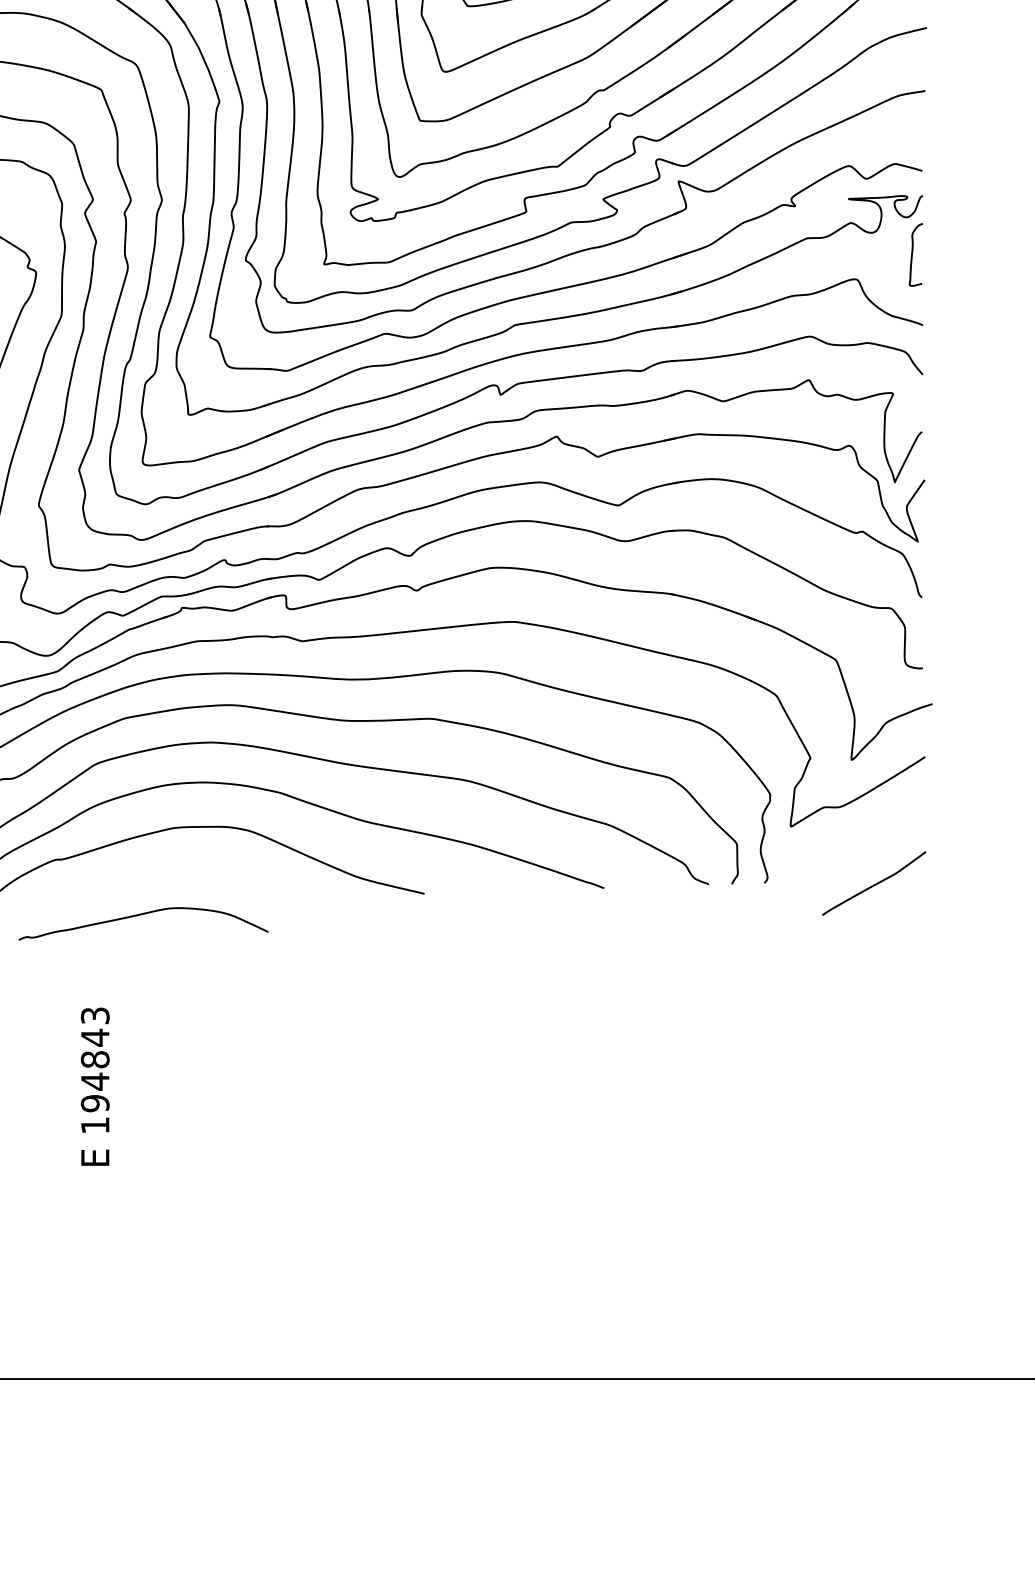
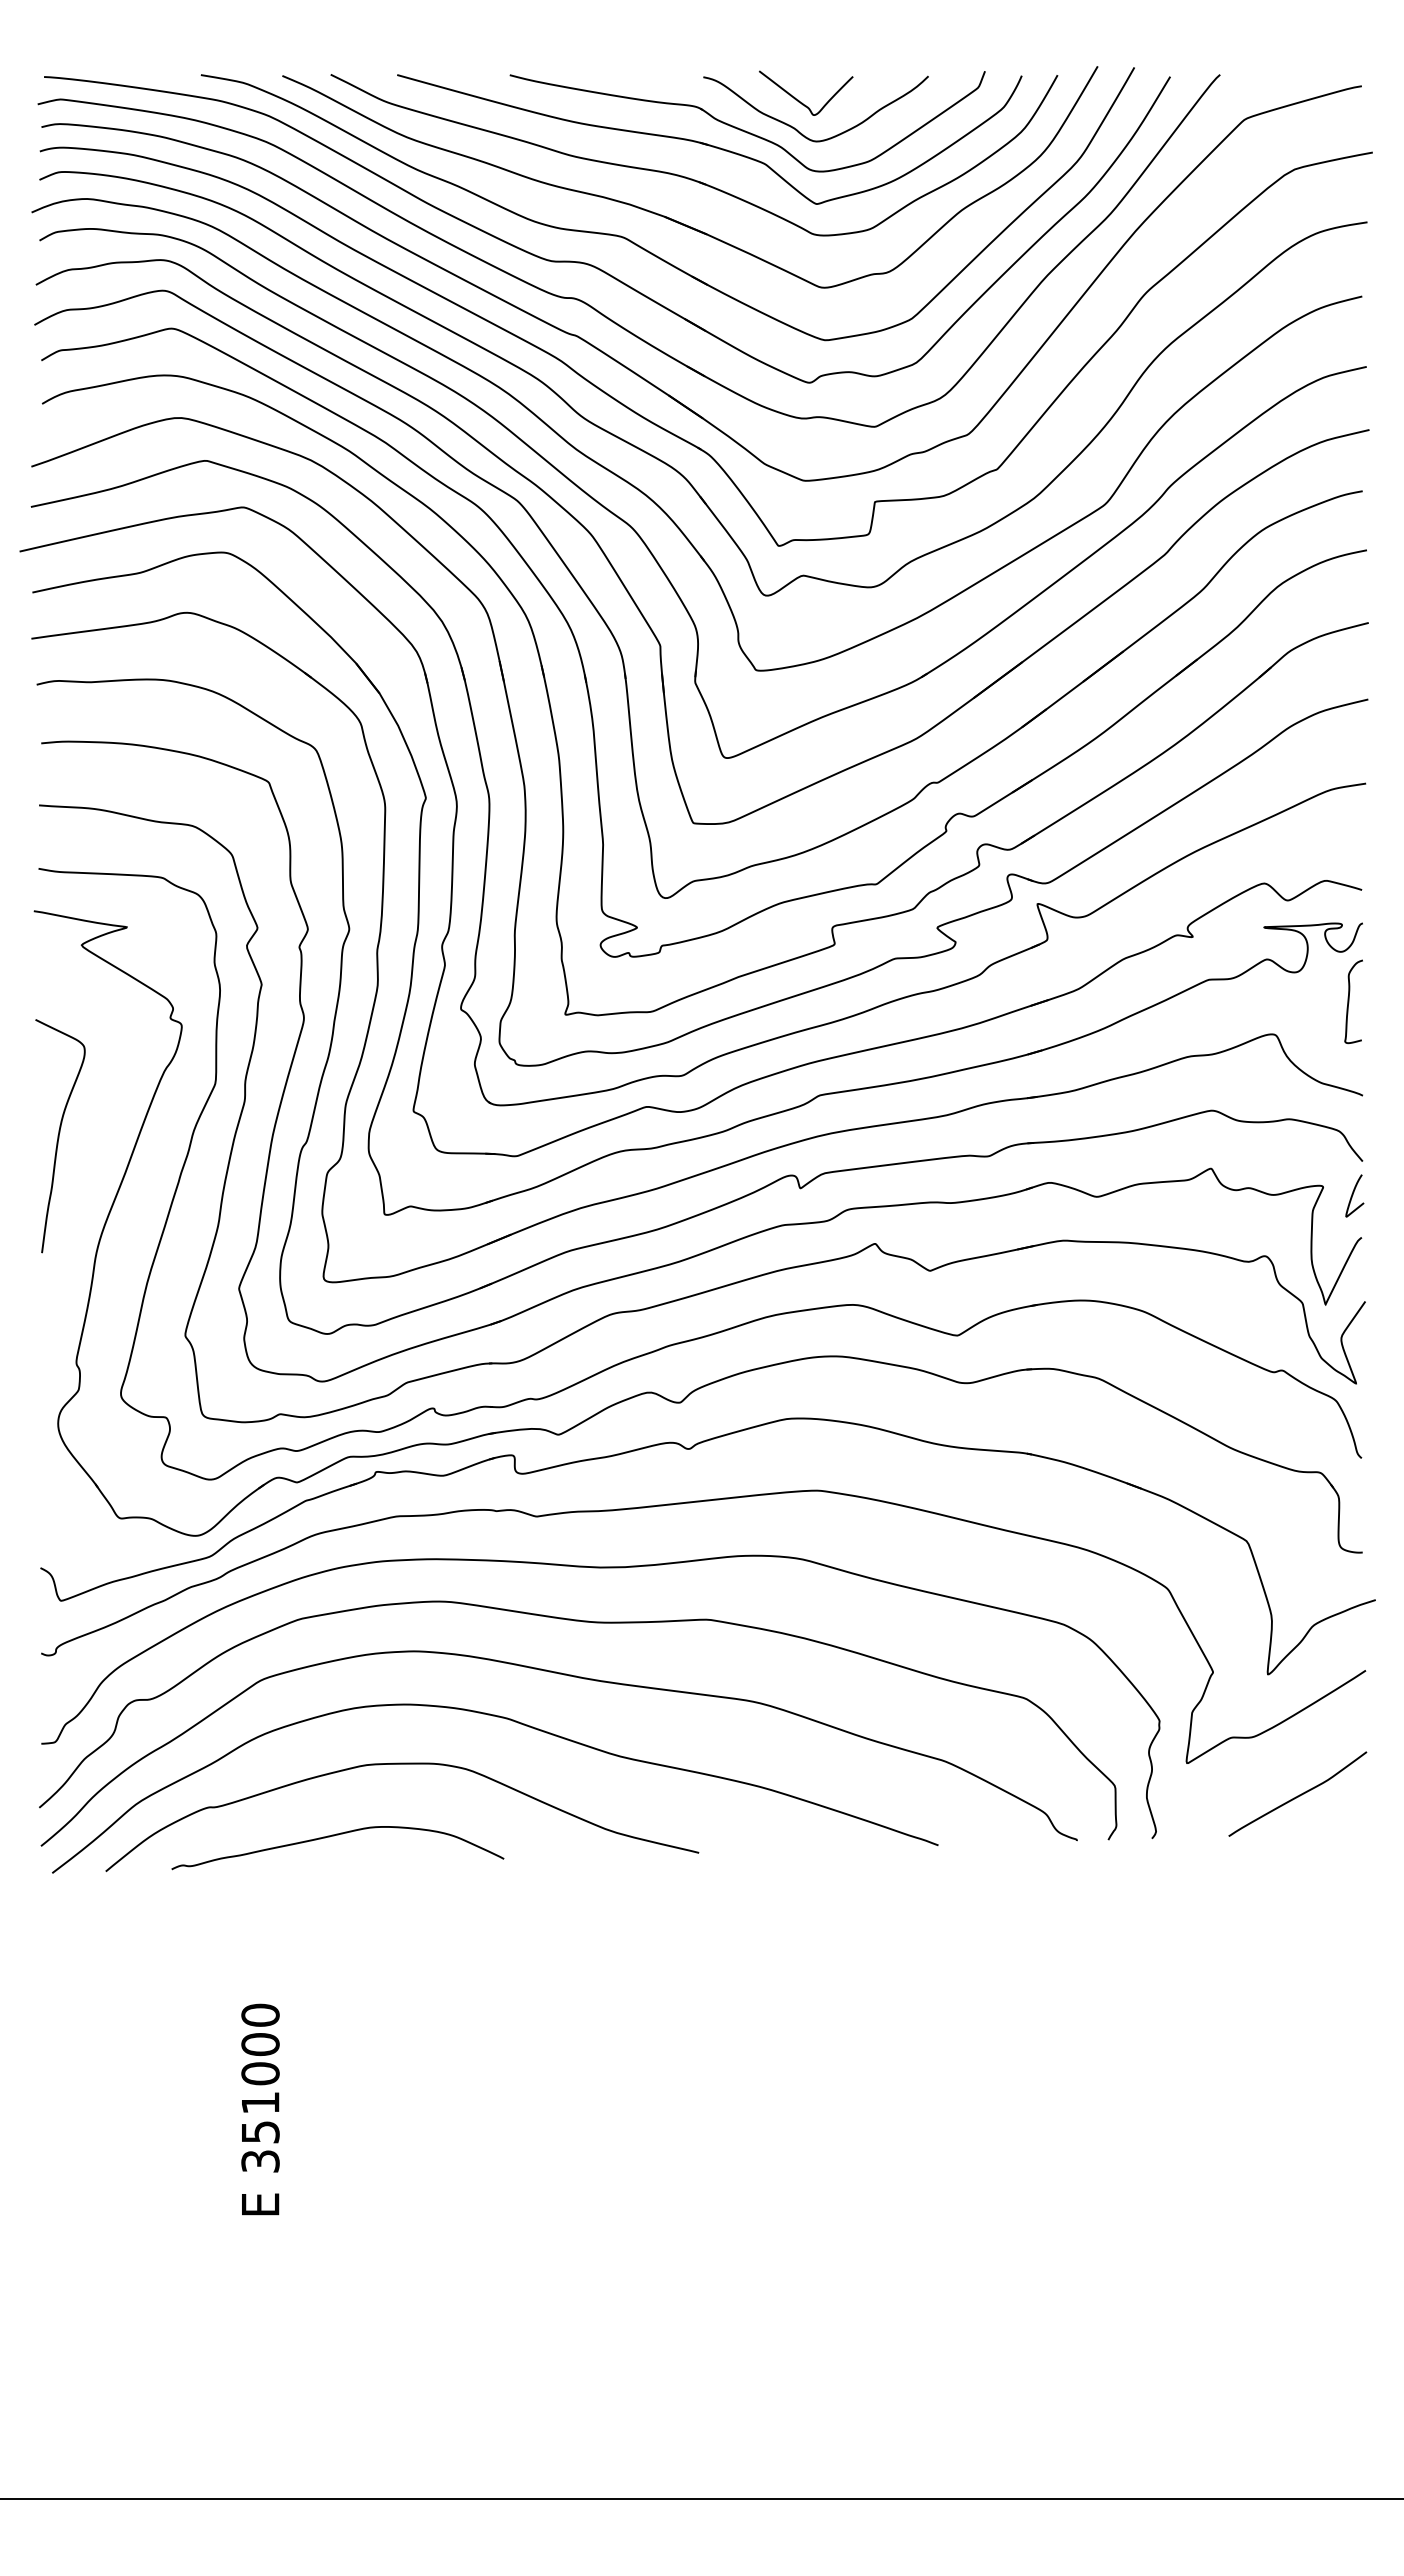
curve: (915, 400) -> (1353, 1195), added
curve: (873, 884) -> (1297, 1795), moved
curve: (141, 915) -> (334, 1836), moved
text: (95, 1070) -> (260, 2087), 194843 -> 351000

